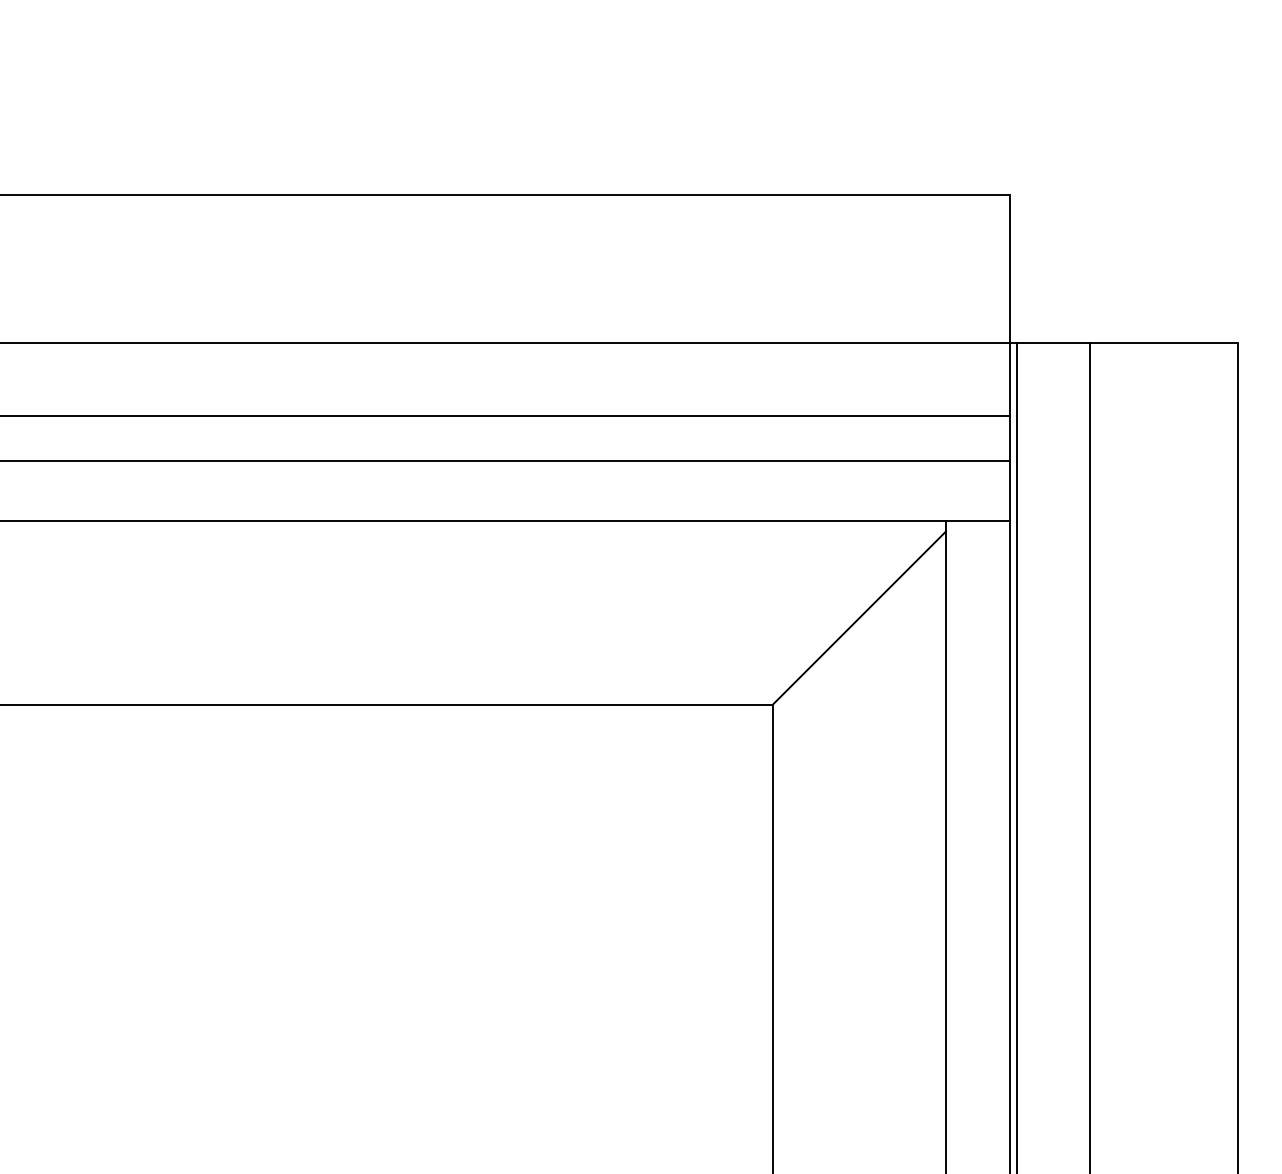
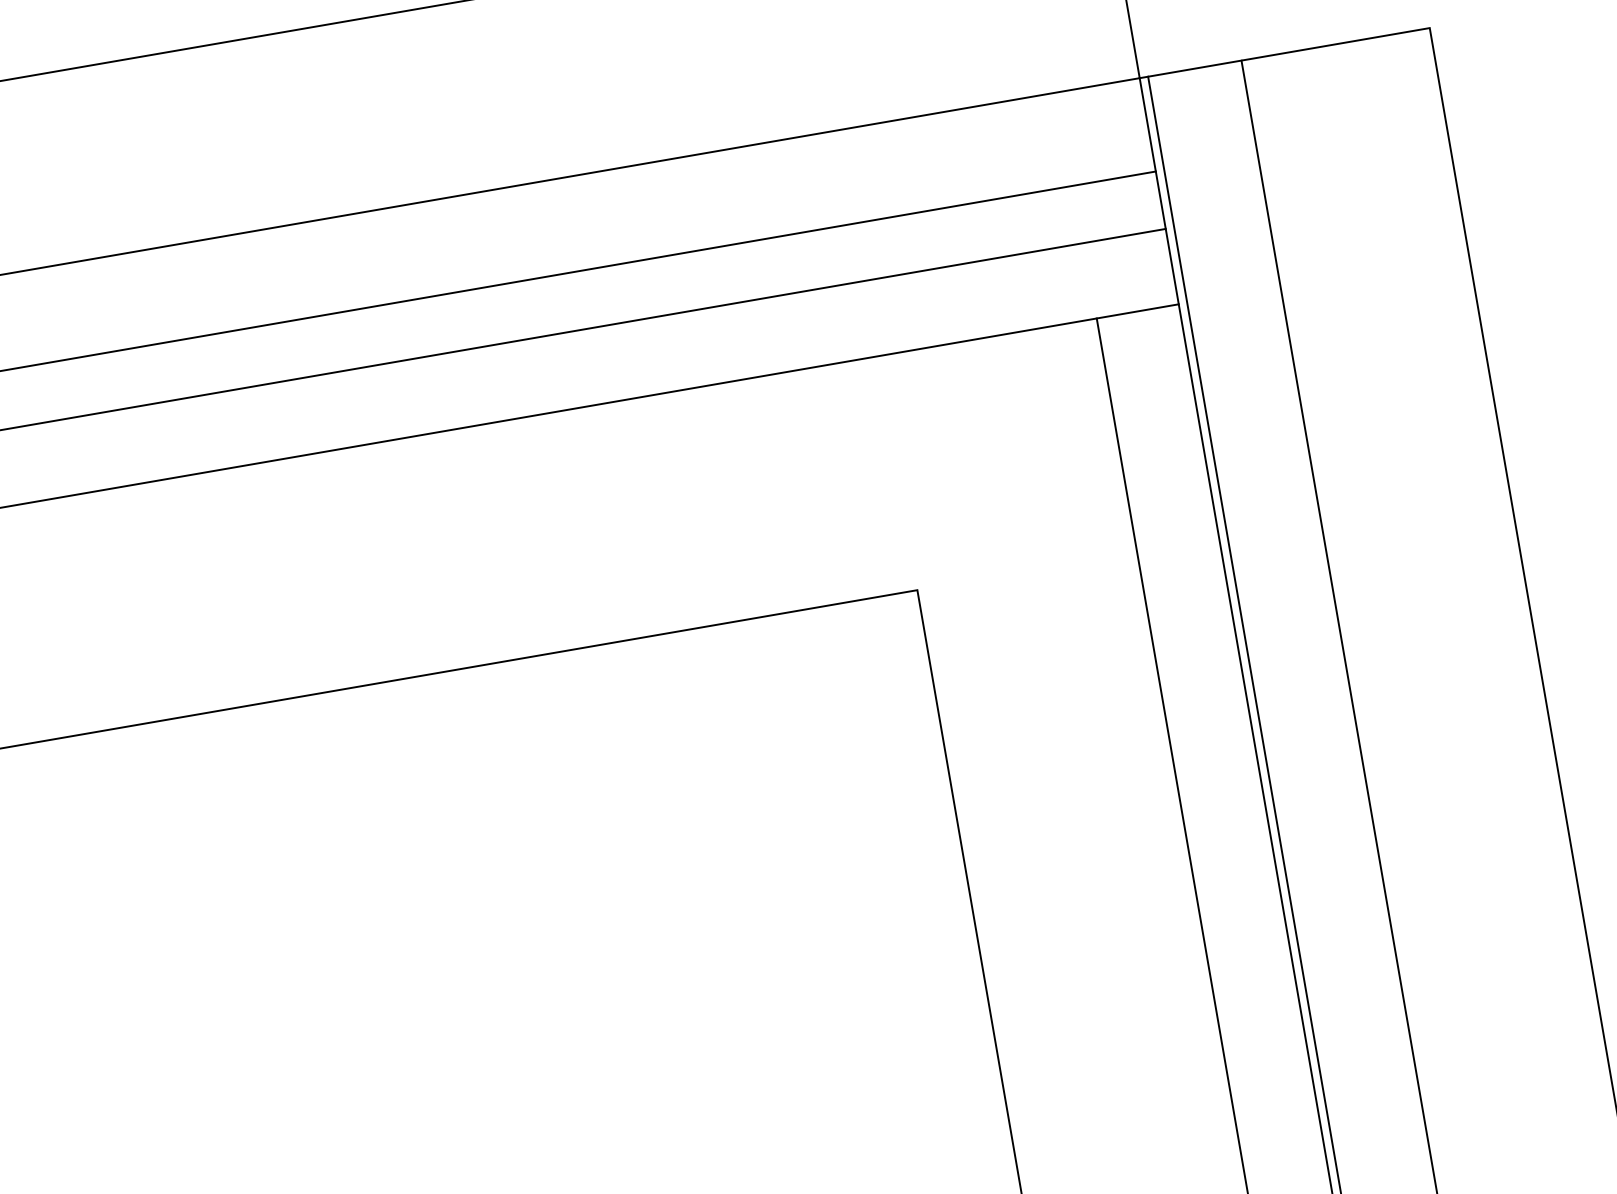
line: (858, 617) -> (1007, 460), removed

